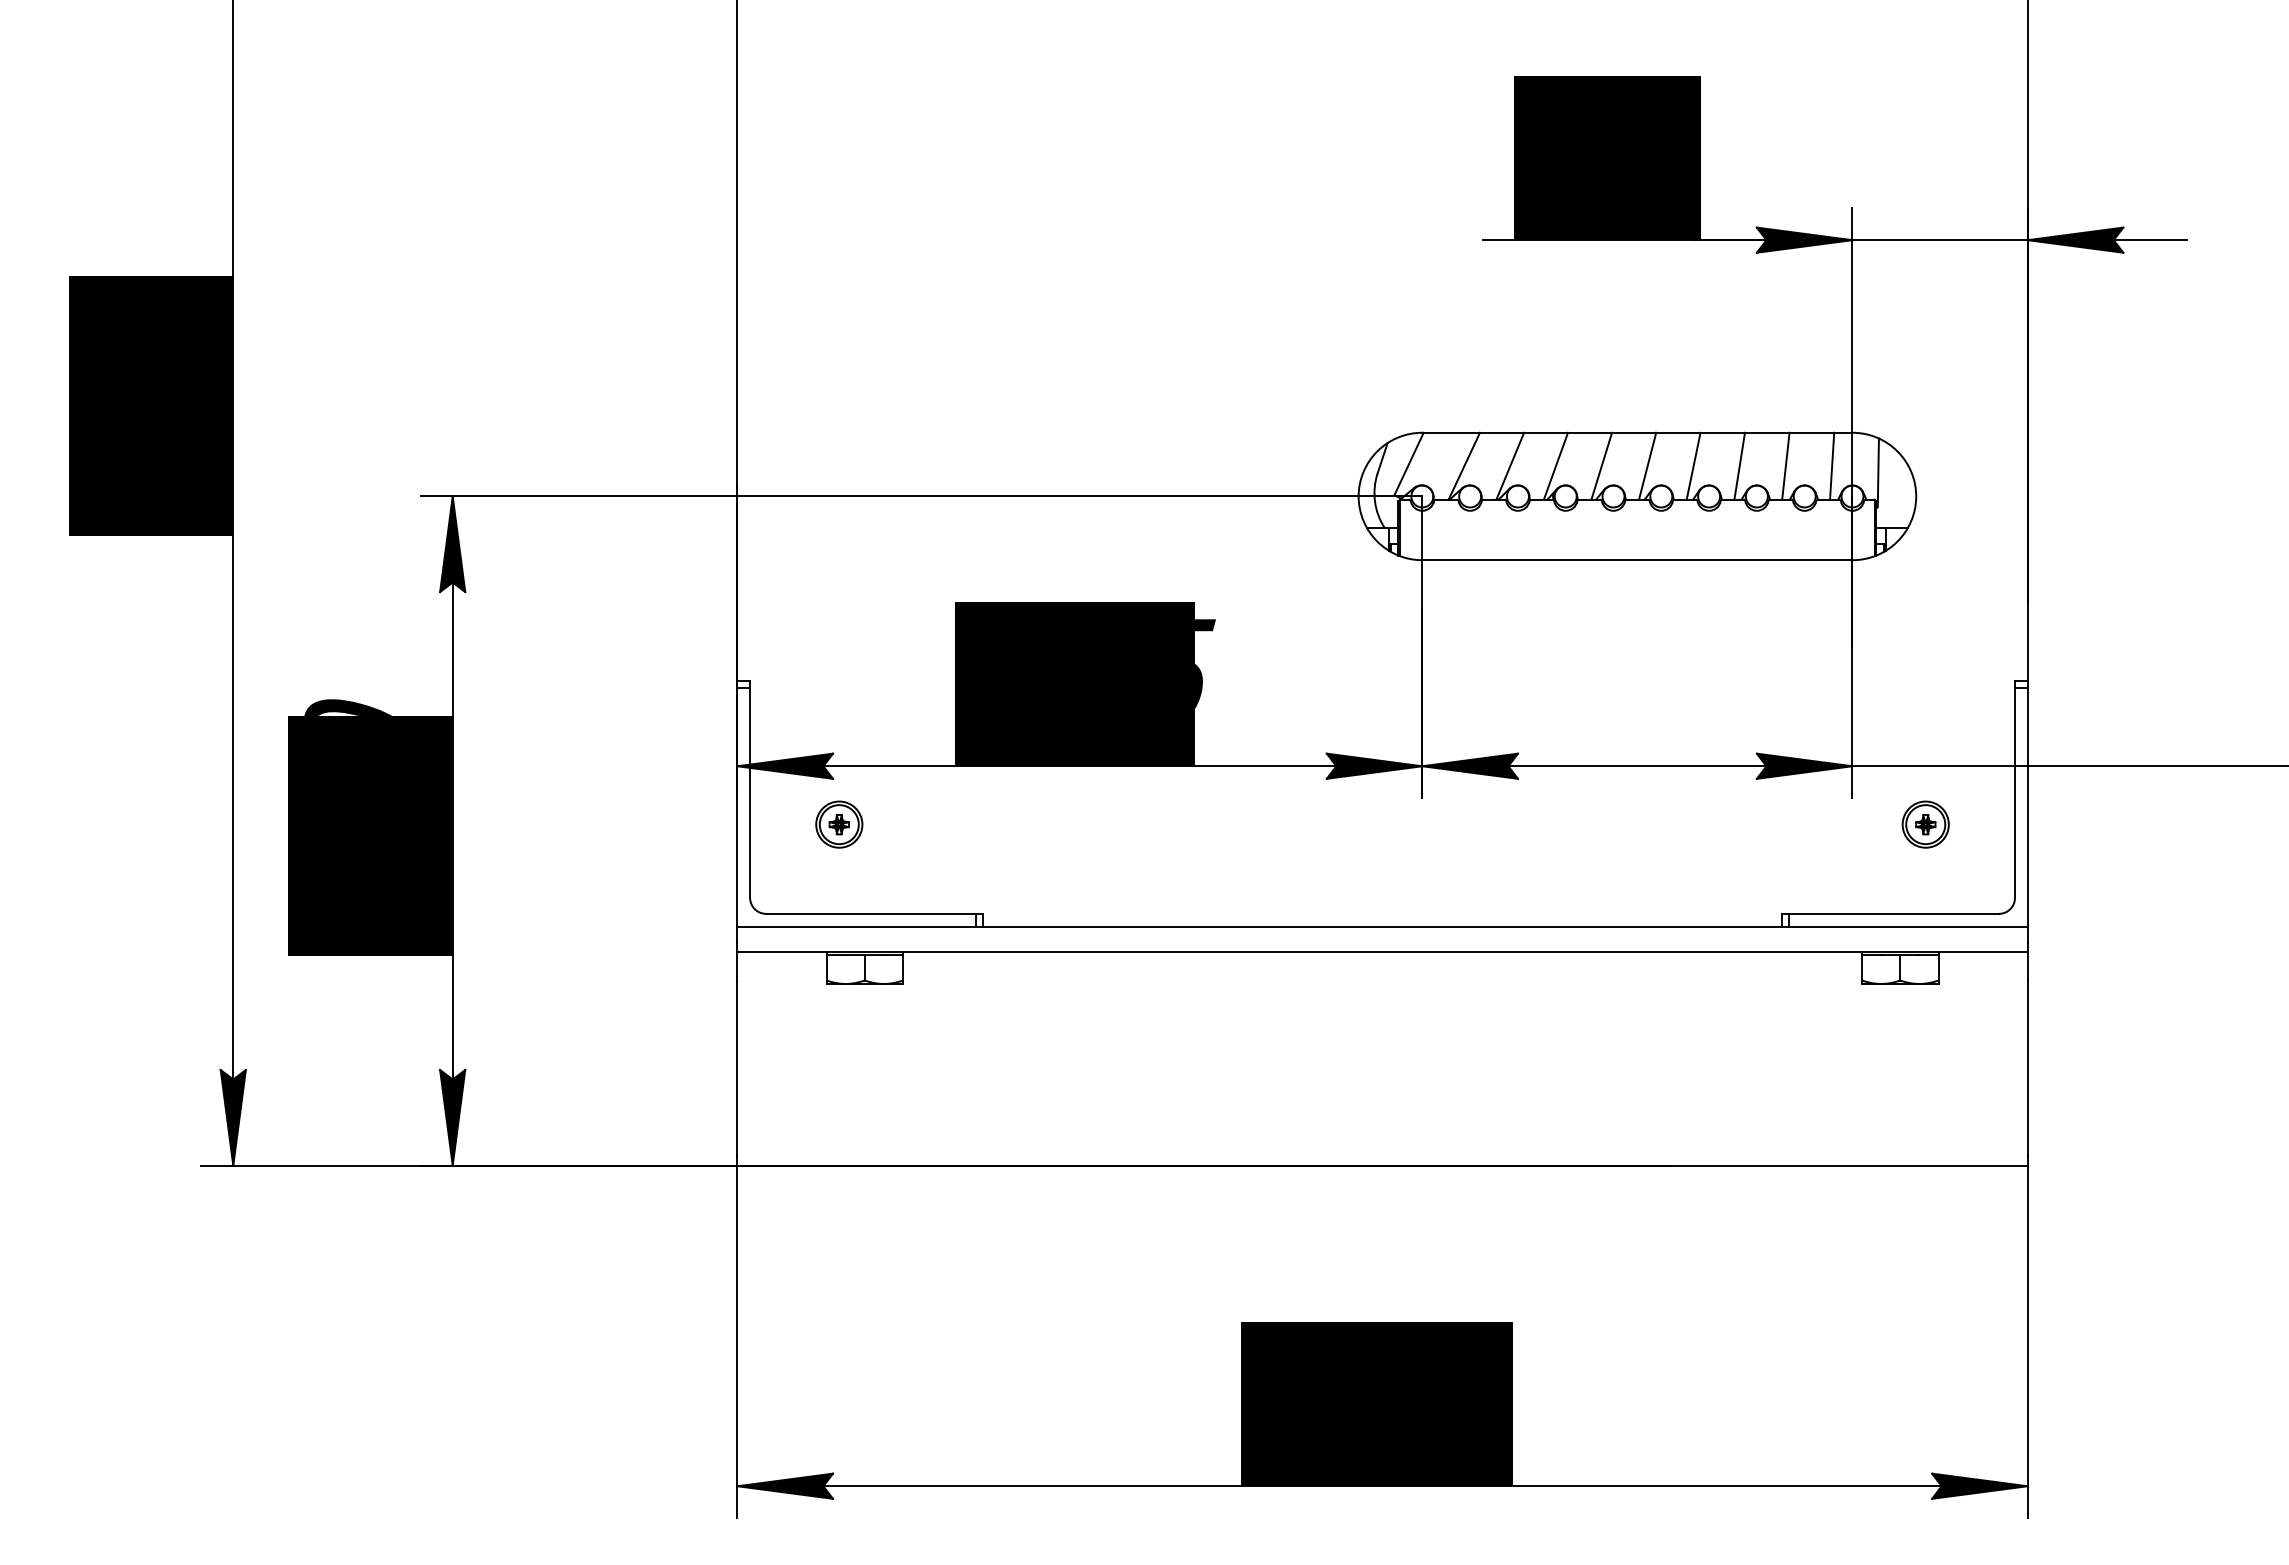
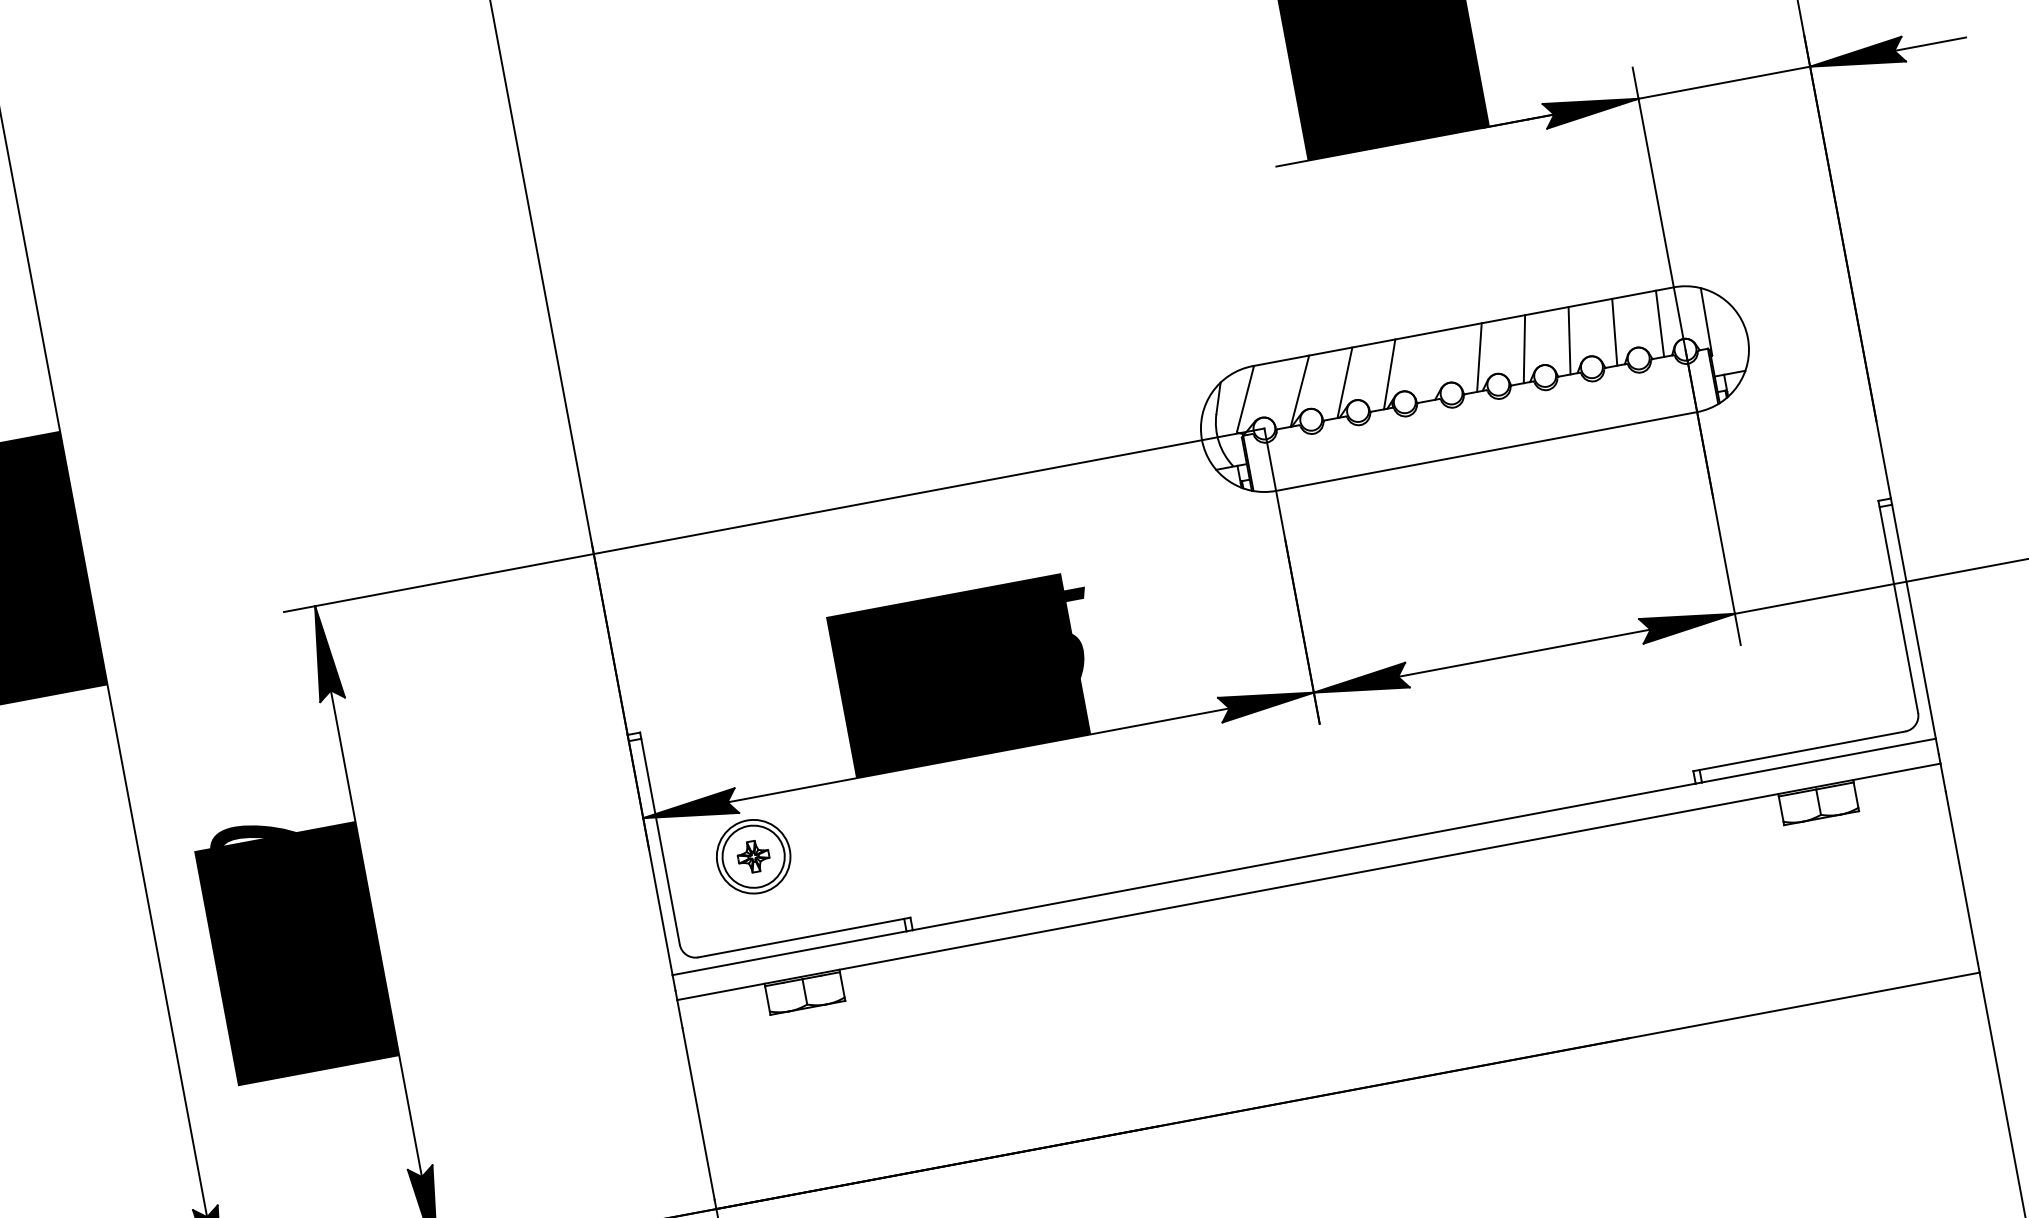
line: (1601, 465) -> (1434, 365), removed
part: (839, 824) -> (753, 856), size x1.6
part: (1925, 824) -> (1817, 657), removed

